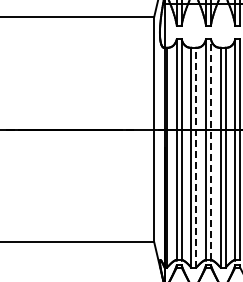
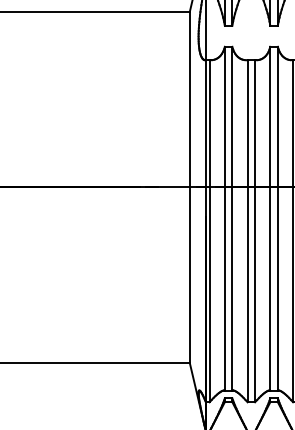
line: (210, 149) -> (277, 218), dashed -> solid
line: (196, 157) -> (255, 230), dashed -> solid

